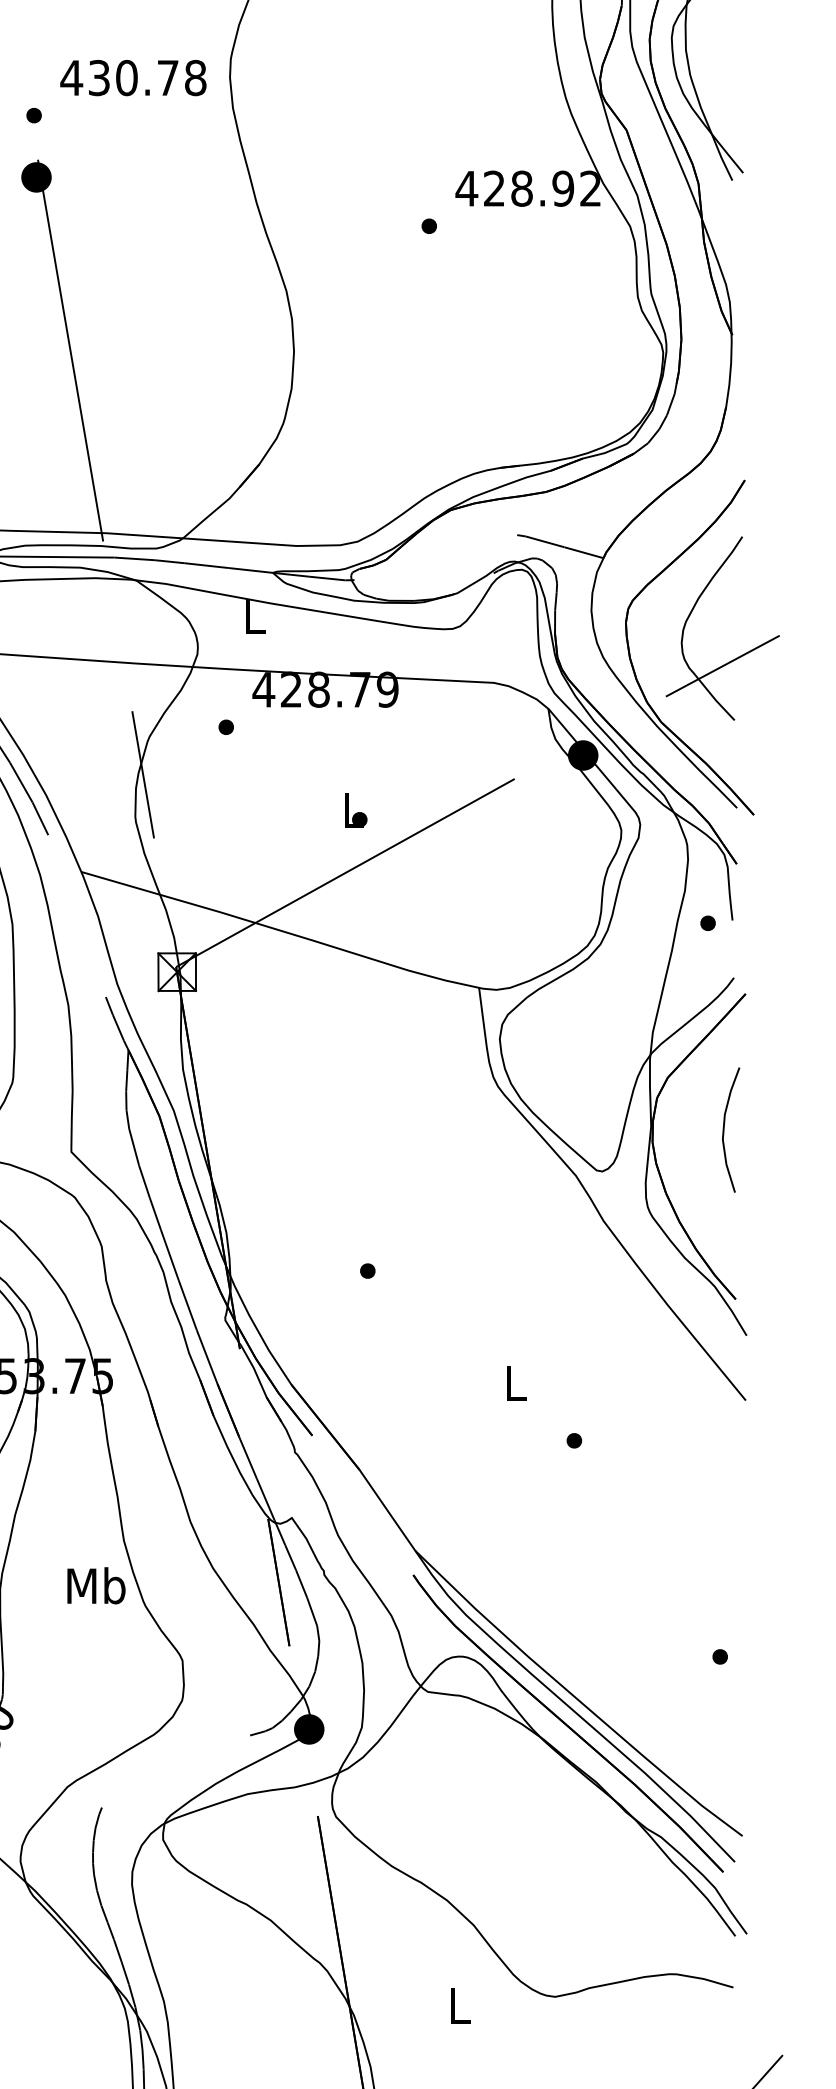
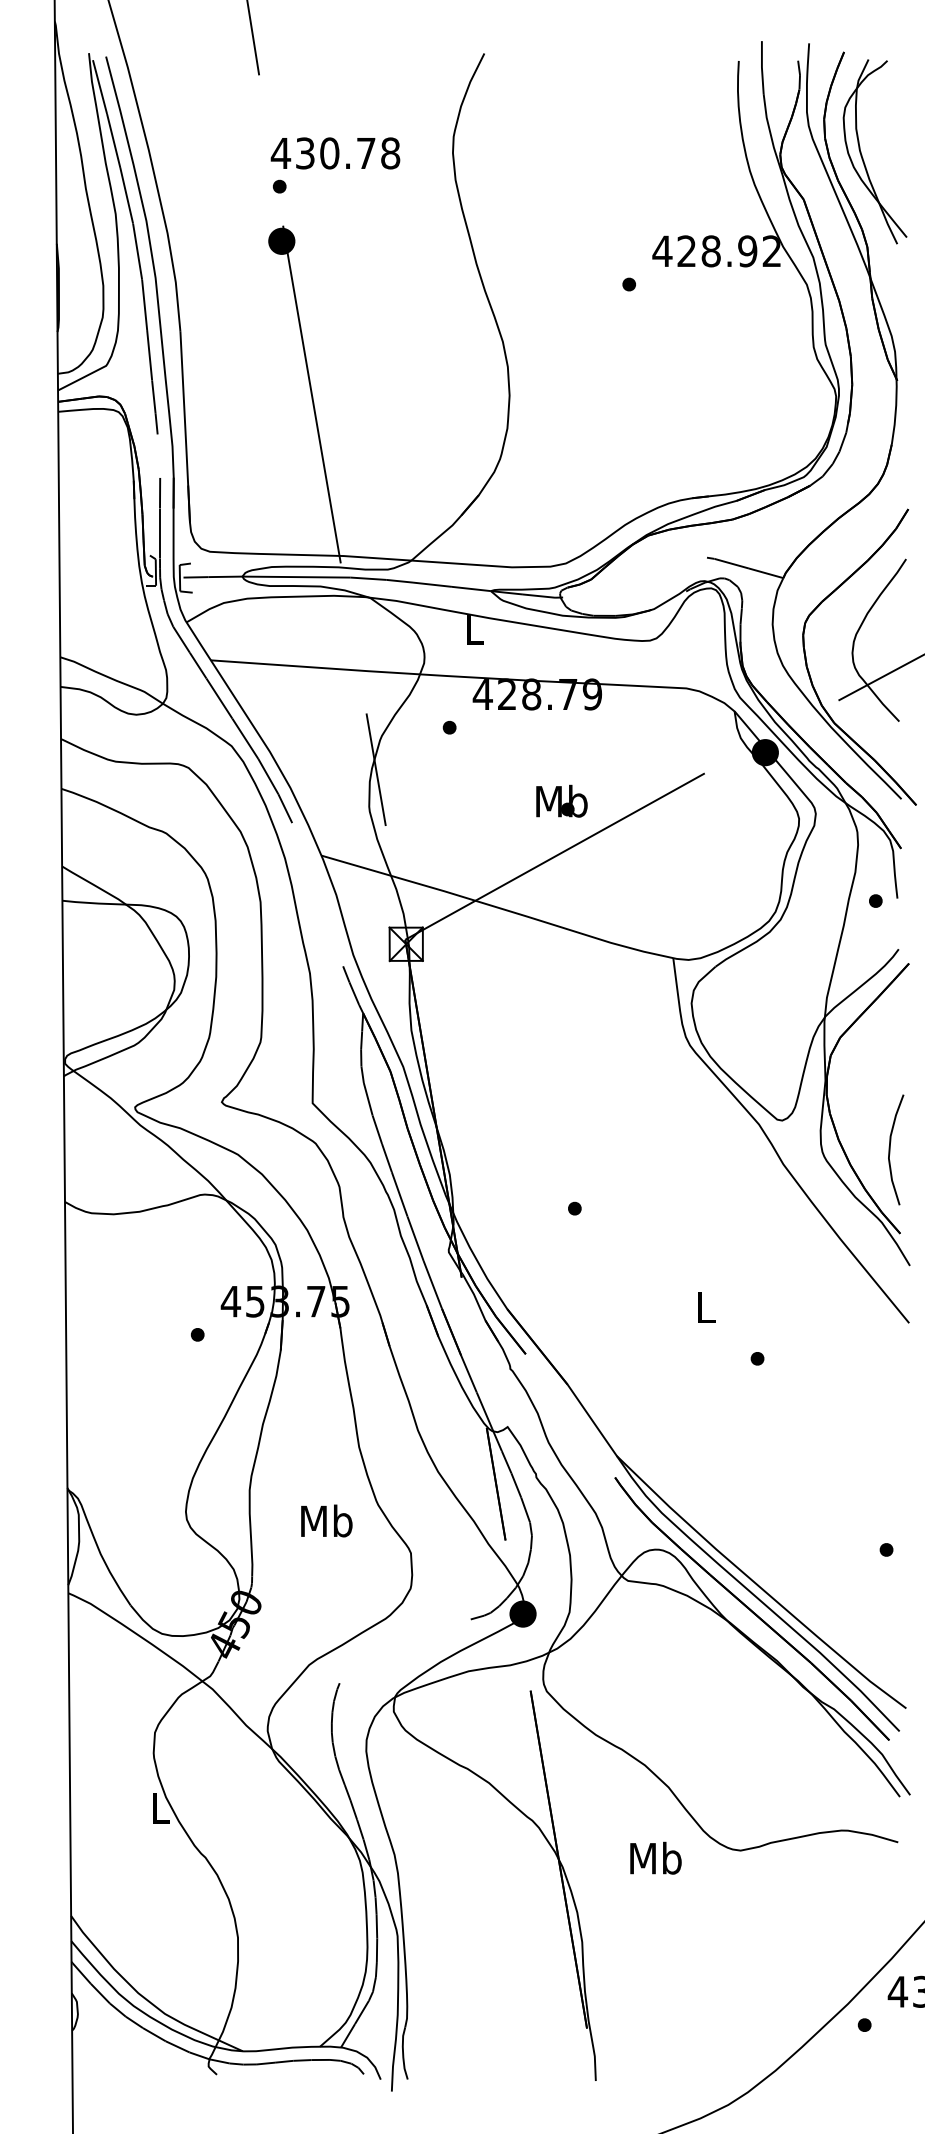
text: (133, 78) -> (335, 153), moved
text: (352, 809) -> (561, 800), L -> Mb
curve: (724, 1129) -> (890, 1149), moved
text: (96, 1585) -> (326, 1520), moved
text: (458, 2004) -> (655, 1857), L -> Mb

